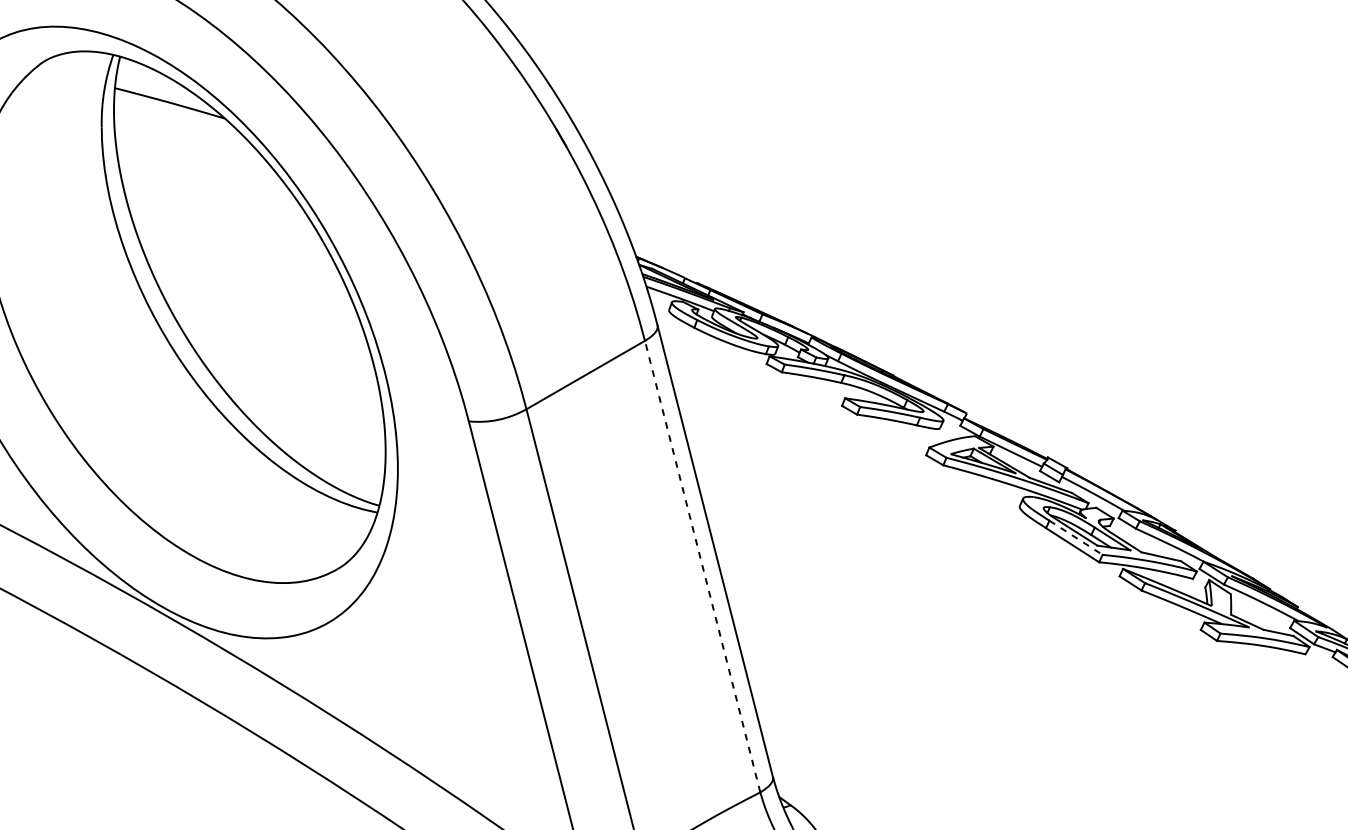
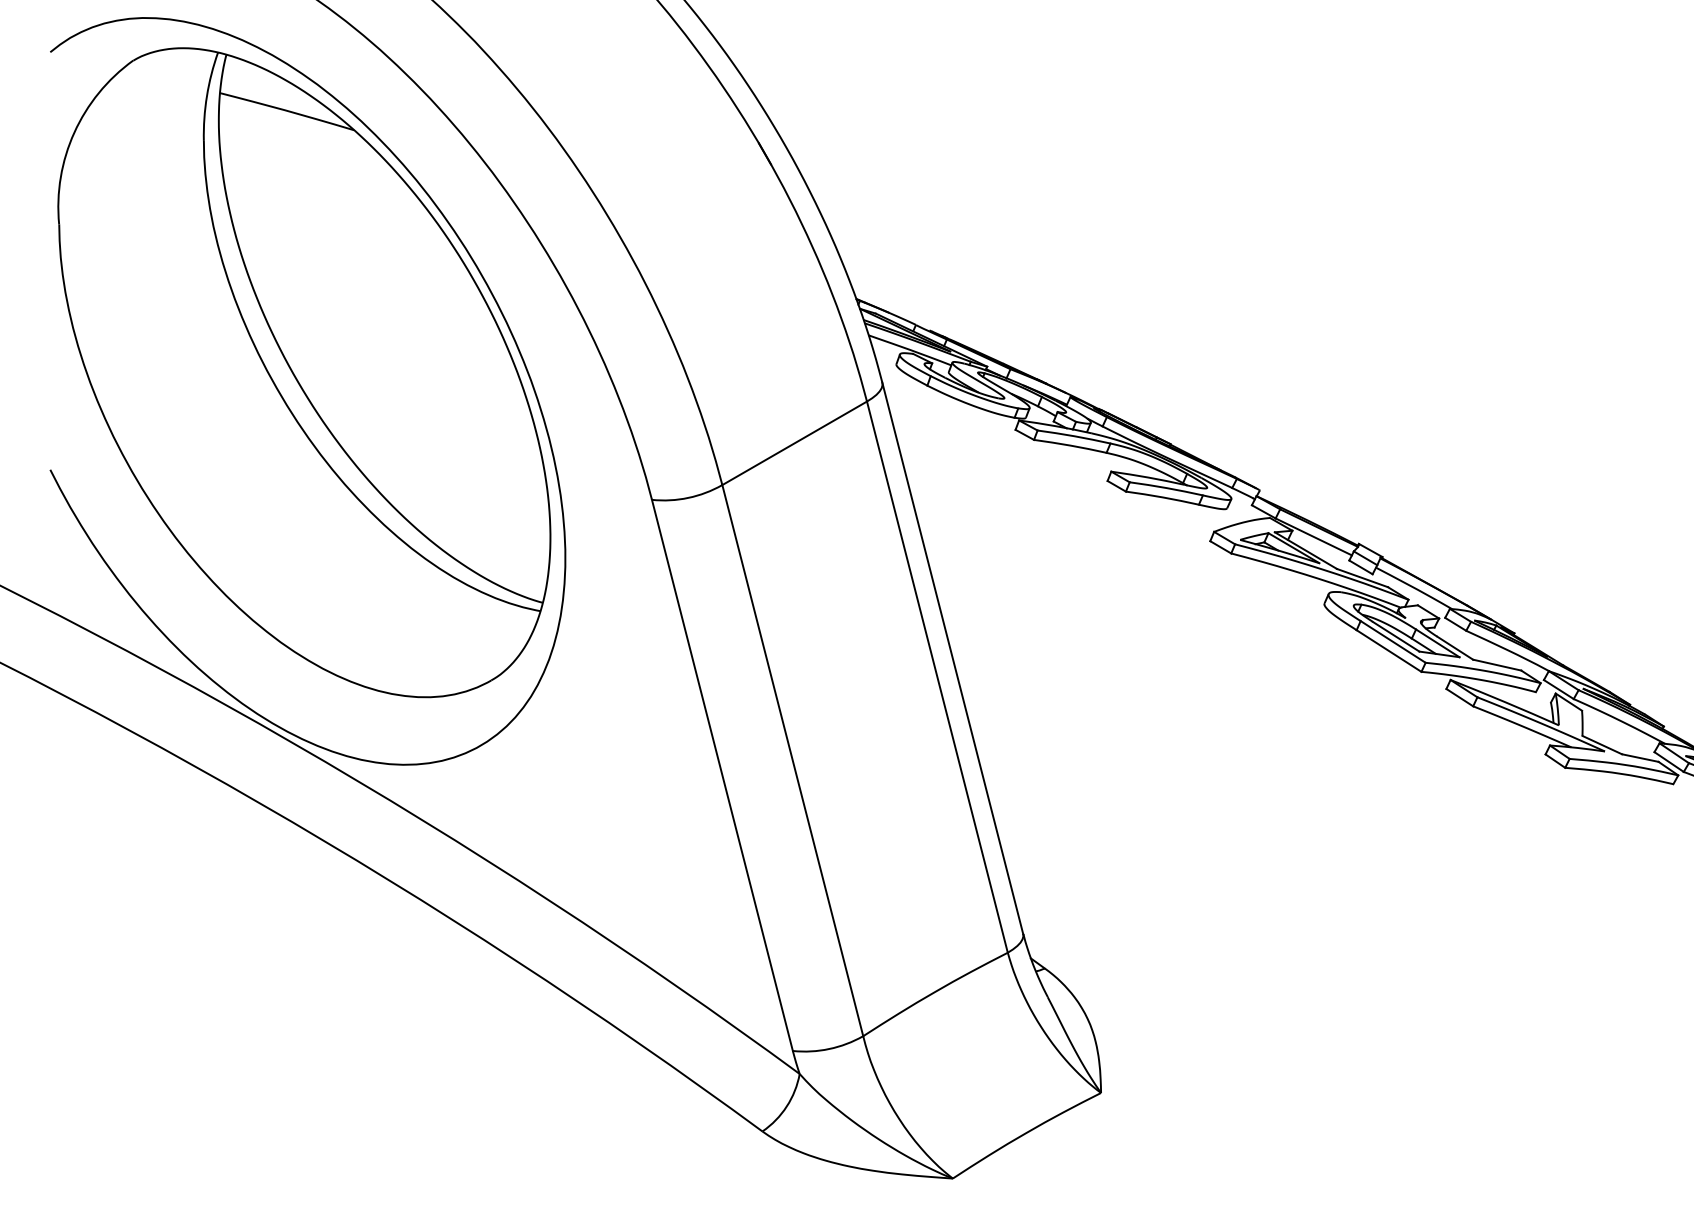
line: (1076, 537) -> (1393, 641), dashed -> solid
line: (702, 566) -> (937, 676), dashed -> solid

